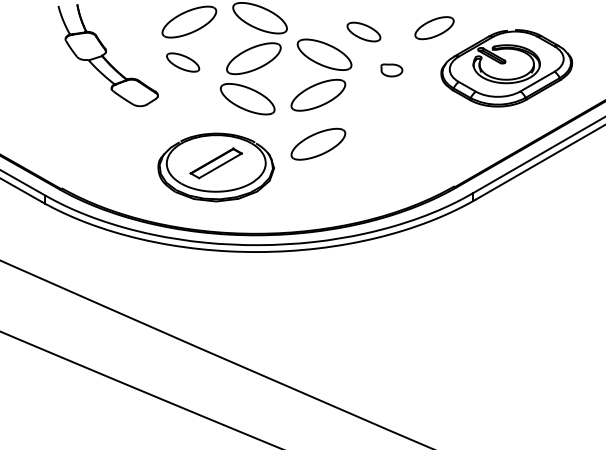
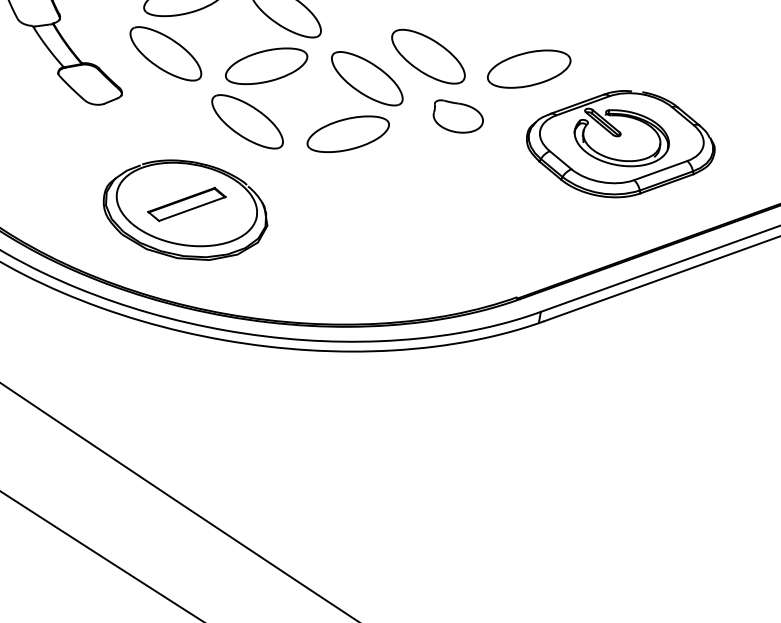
part: (434, 27) -> (529, 68), size x1.43
part: (363, 31) -> (428, 55), size x1.67
part: (182, 62) -> (164, 53), size x1.67
part: (391, 70) -> (457, 117), size x1.67
part: (318, 143) -> (336, 202), removed

